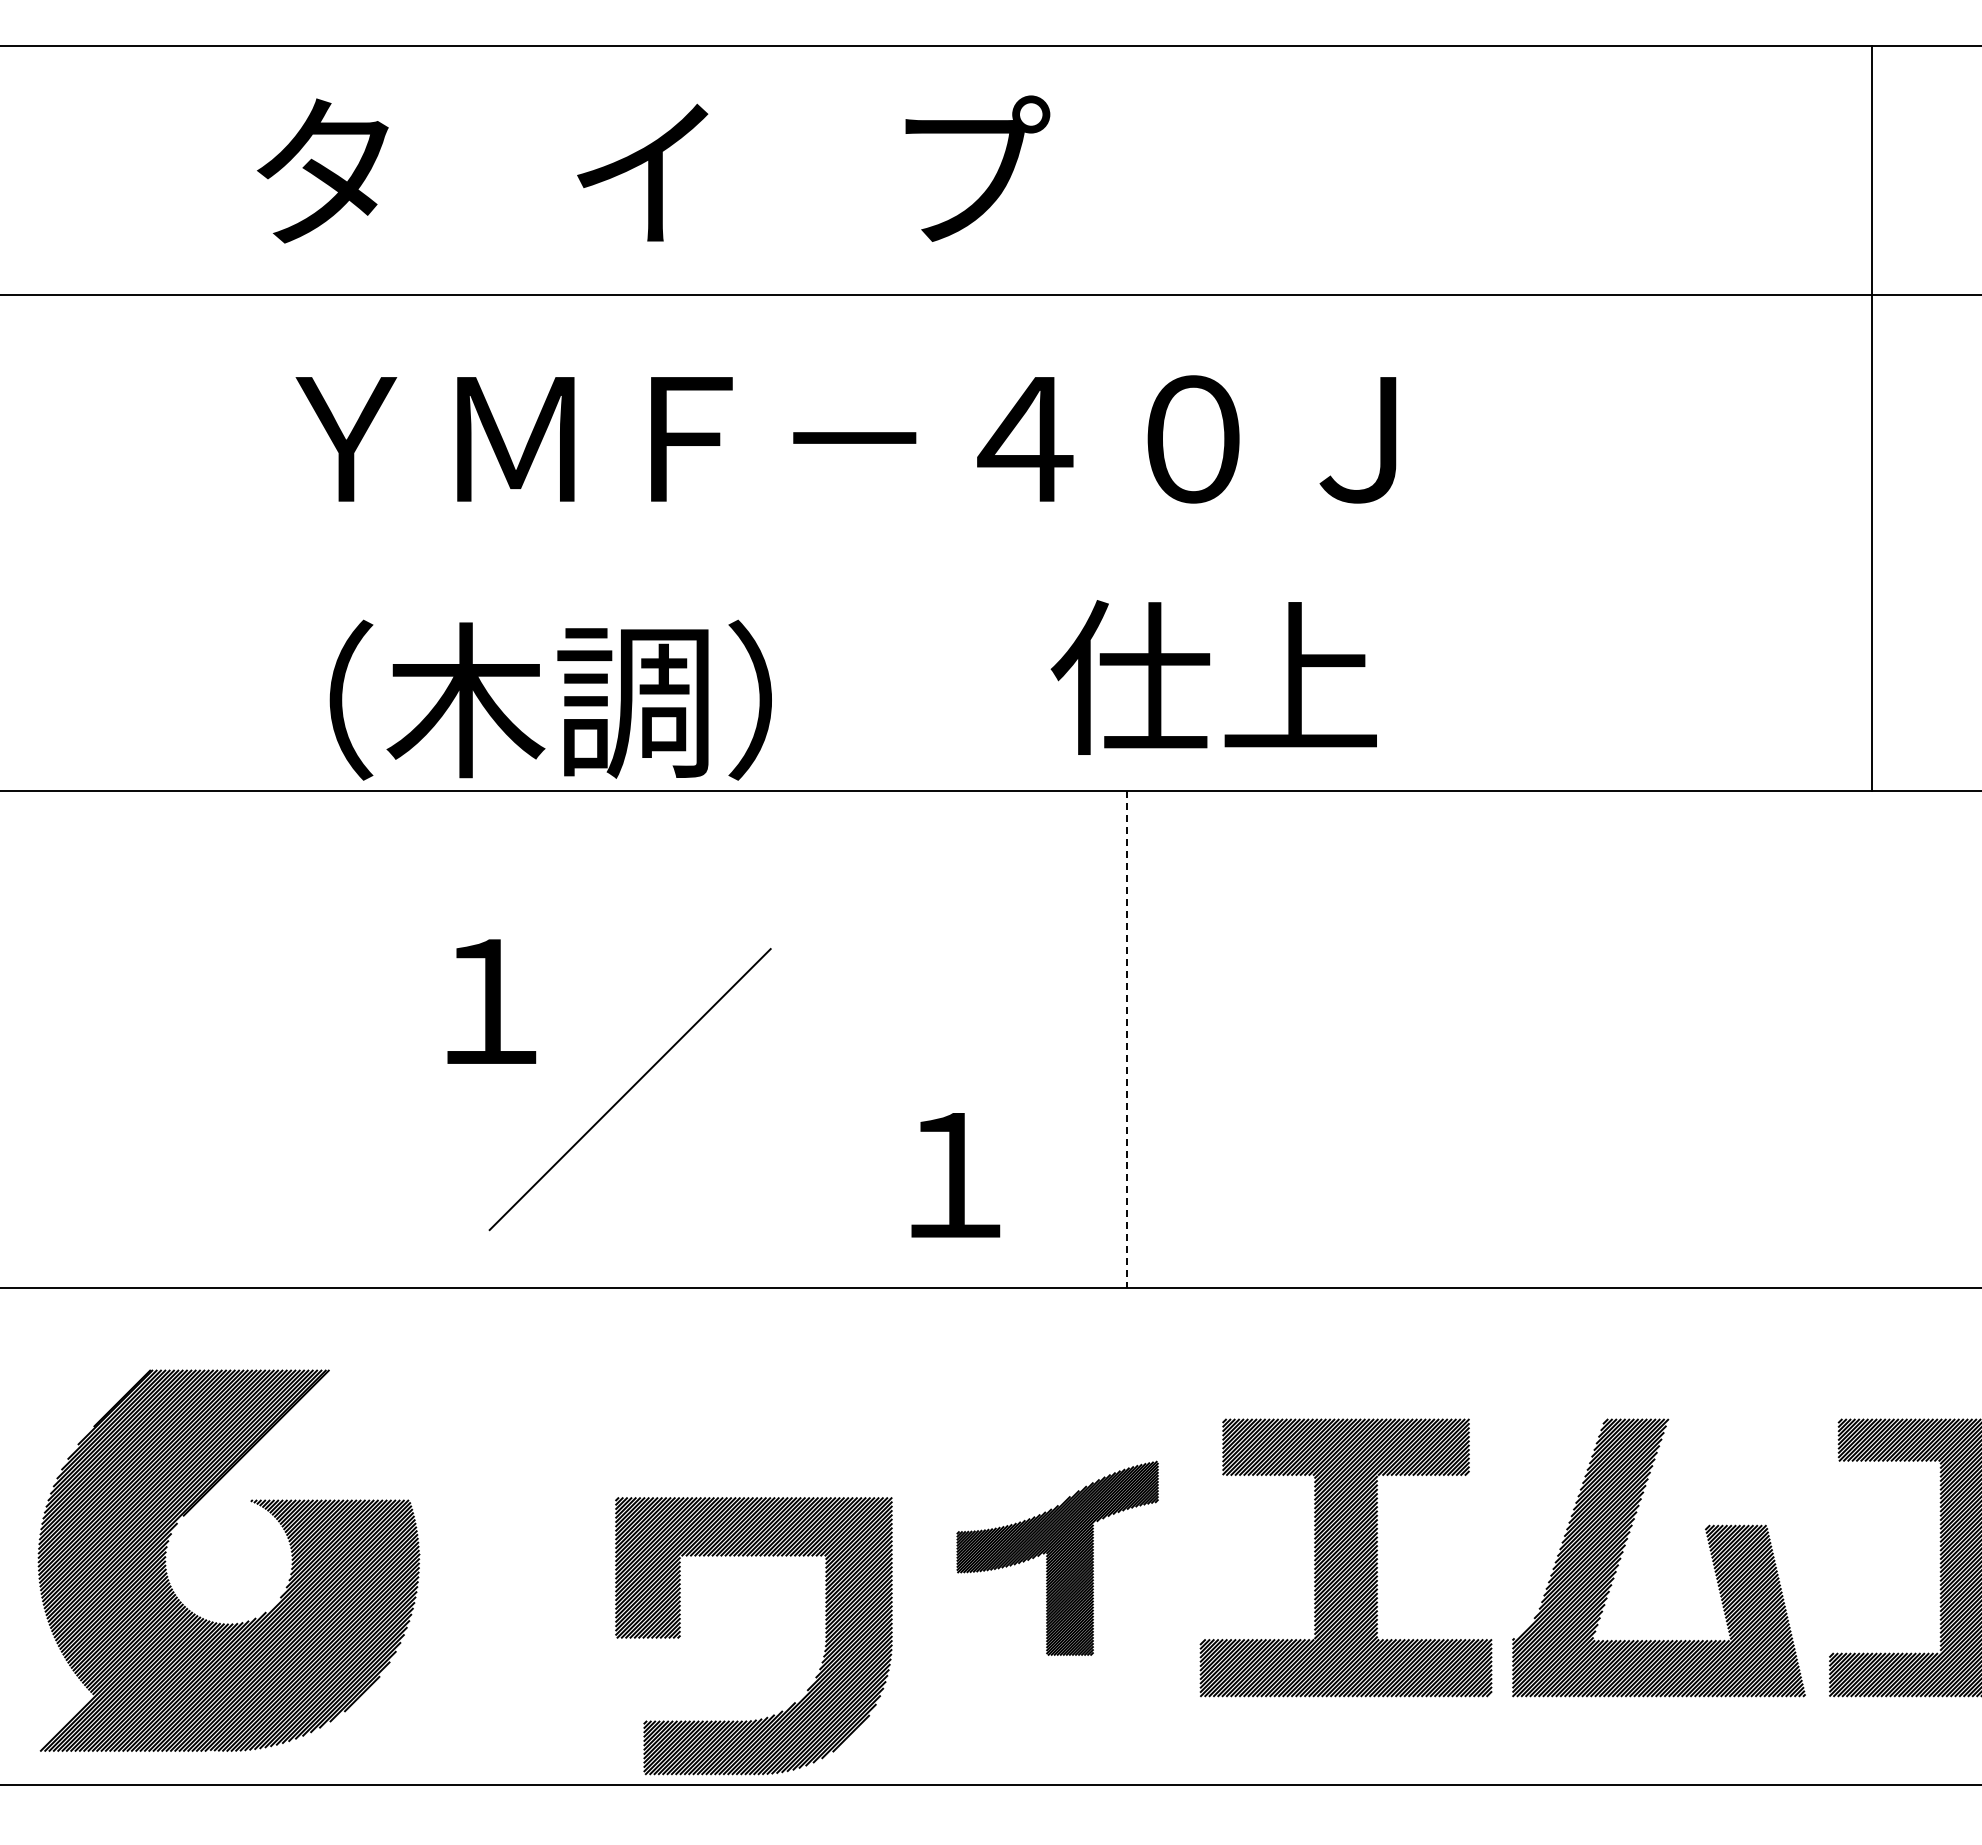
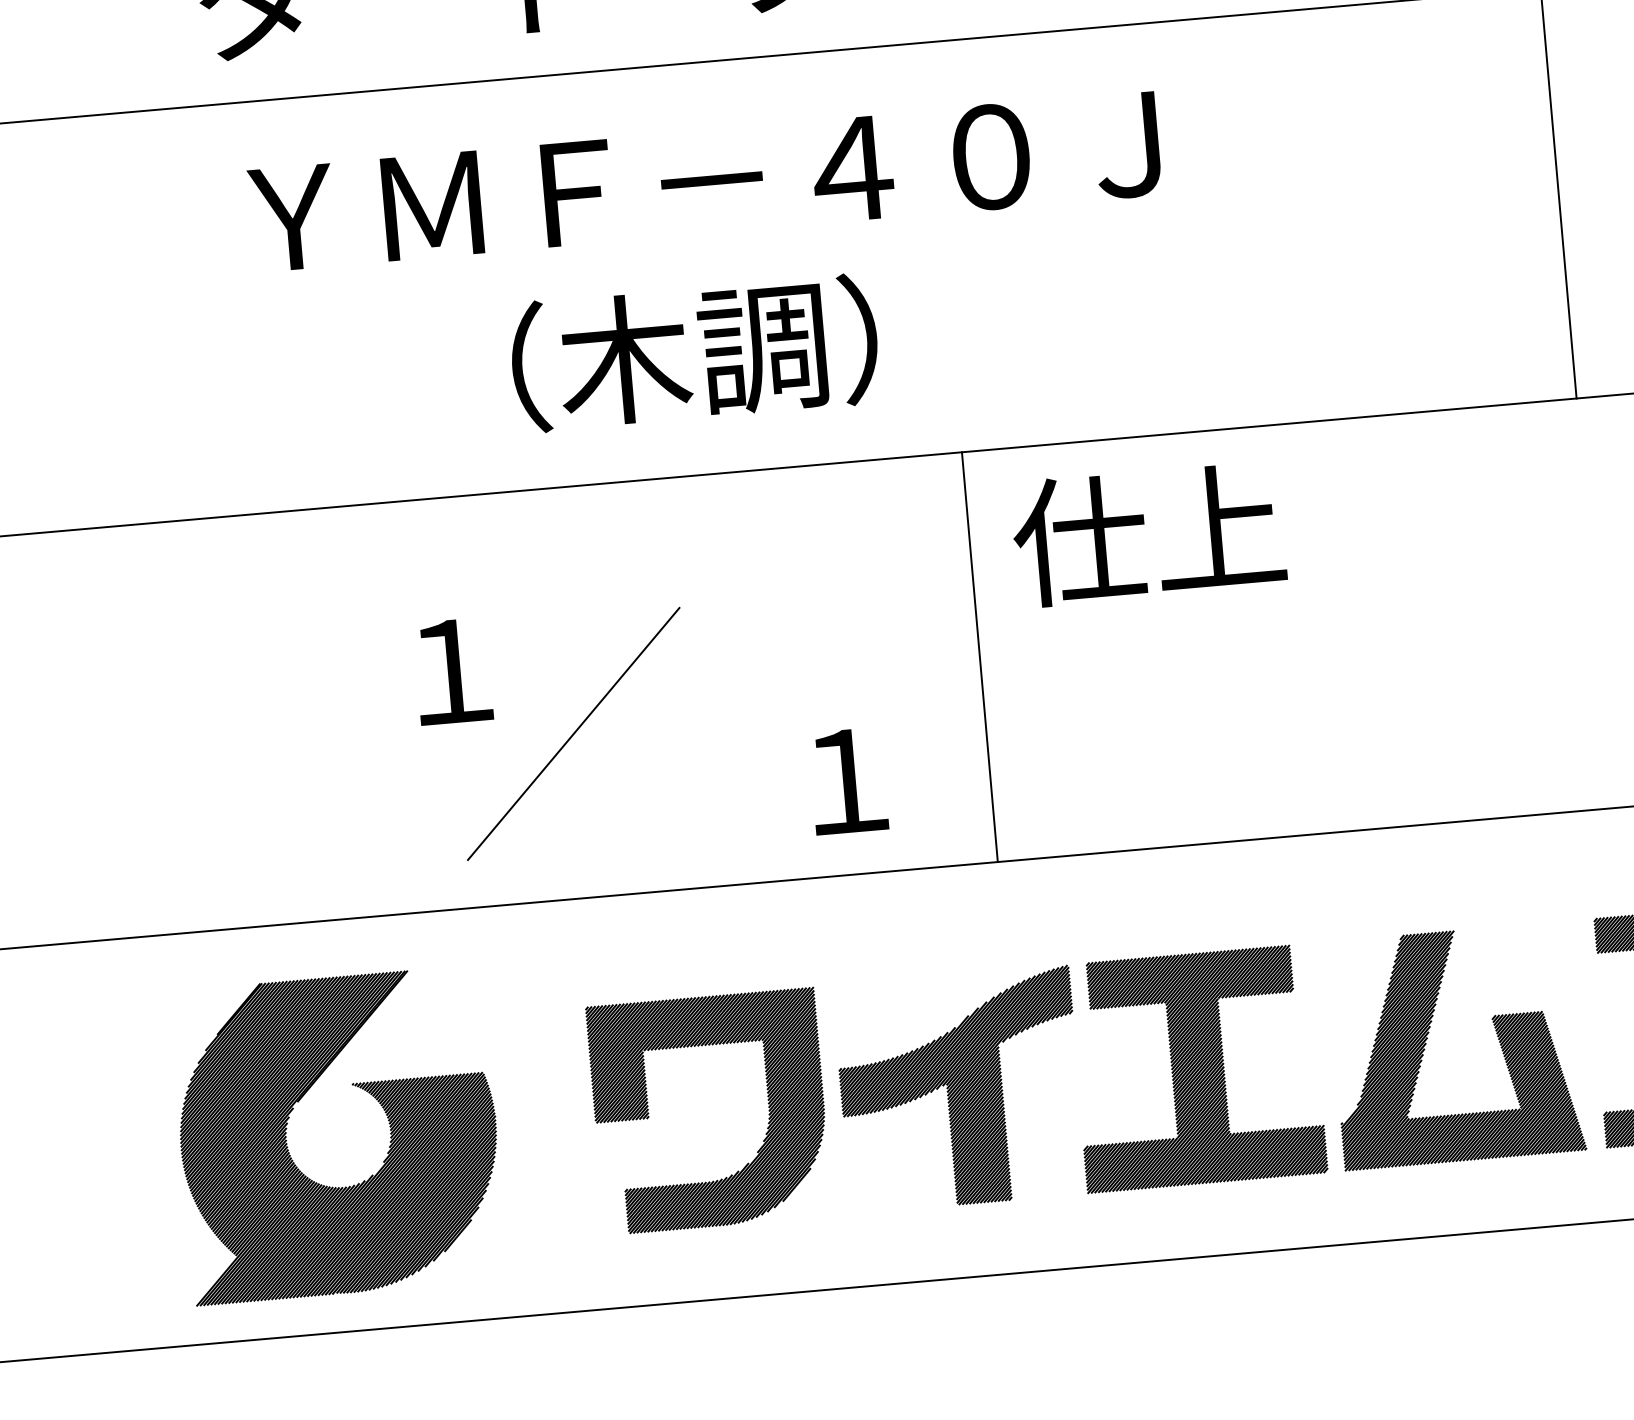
text: (1213, 677) -> (1148, 534), moved
text: (550, 699) -> (694, 352), moved
line: (1127, 1040) -> (980, 657), dashed -> solid
part: (169, 1541) -> (288, 1123), moved
part: (1057, 1558) -> (959, 1089), size x1.43
part: (824, 1646) -> (768, 1114), moved

